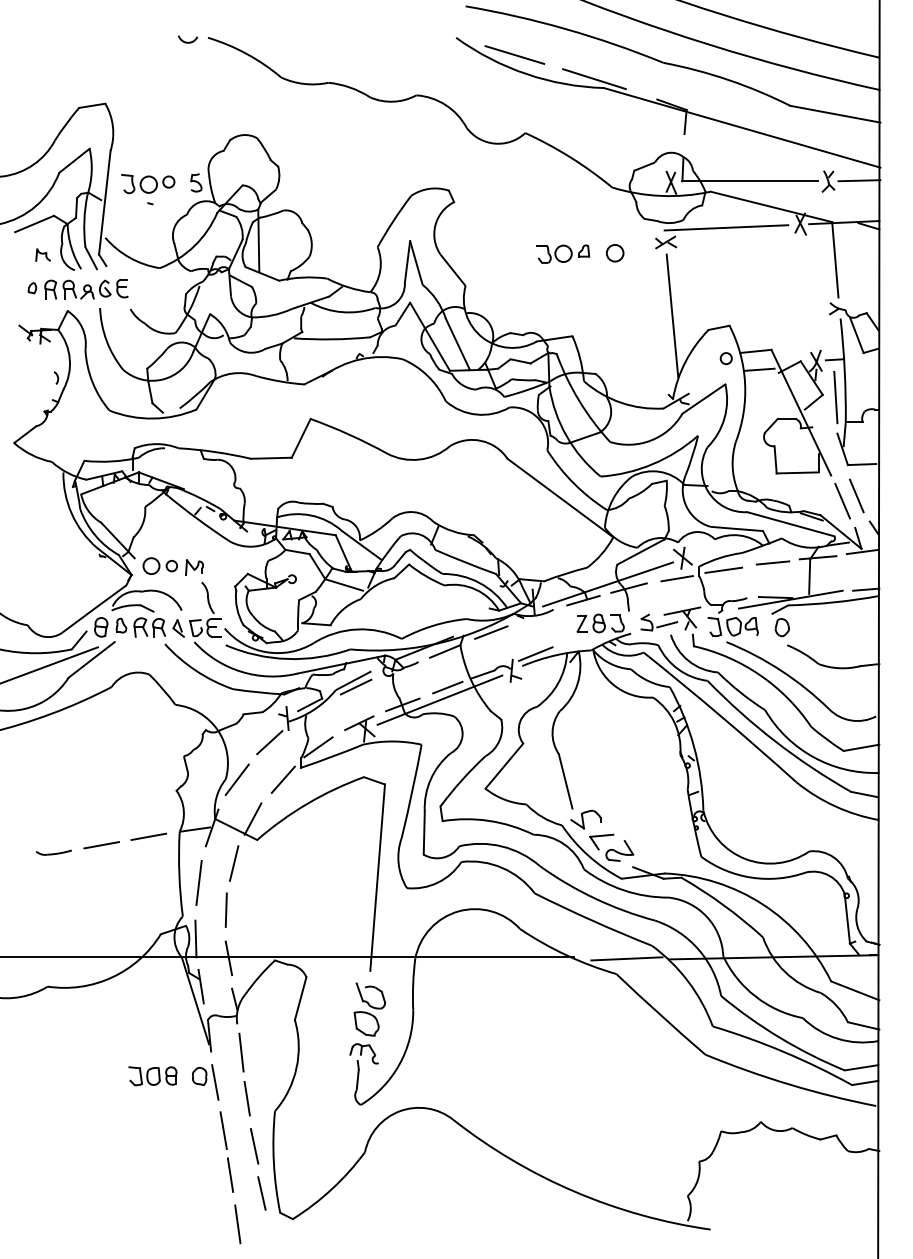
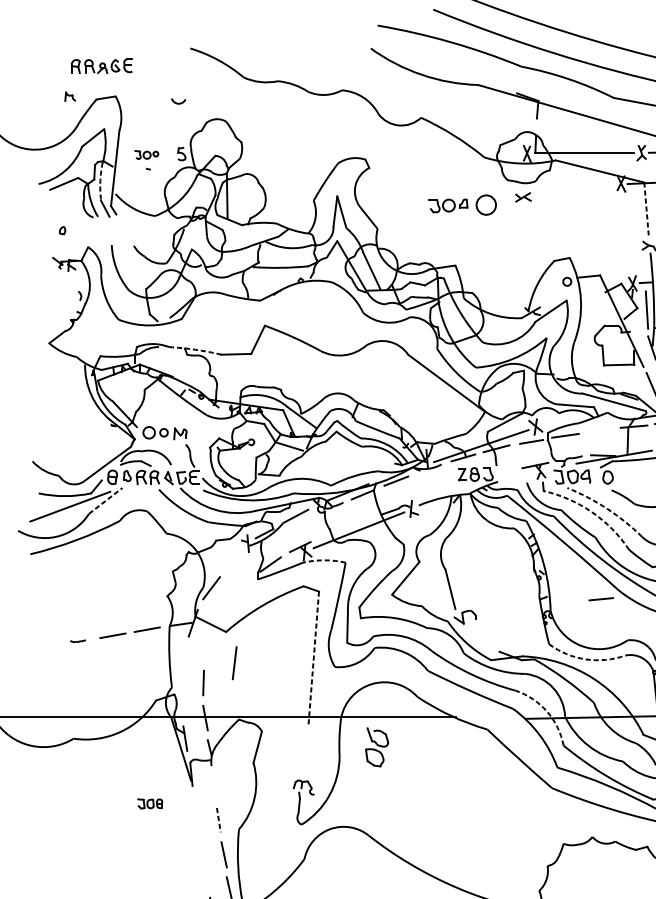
arc: (188, 41) -> (179, 102), moved
line: (514, 54) -> (413, 60), removed
line: (594, 79) -> (471, 78), removed
part: (148, 184) -> (147, 155), size x0.6
arc: (84, 220) -> (100, 181), solid -> dashed
line: (726, 227) -> (567, 186), removed
circle: (615, 253) -> (486, 205), size x1.6
part: (42, 254) -> (69, 96), moved
line: (835, 259) -> (646, 209), solid -> dashed
part: (86, 289) -> (101, 66), moved
line: (672, 315) -> (528, 250), removed
line: (759, 369) -> (591, 289), removed
arc: (215, 452) -> (195, 350), solid -> dashed
line: (772, 562) -> (600, 598), moved
part: (659, 622) -> (518, 473), removed
line: (535, 653) -> (428, 496), removed
line: (92, 659) -> (106, 500), solid -> dashed
arc: (781, 670) -> (607, 508), solid -> dashed
arc: (760, 675) -> (592, 512), solid -> dashed
line: (356, 686) -> (298, 520), removed
line: (447, 687) -> (364, 521), removed
line: (402, 704) -> (331, 533), removed
arc: (392, 741) -> (324, 560), solid -> dashed
line: (269, 742) -> (235, 561), removed
line: (282, 779) -> (244, 587), removed
line: (252, 818) -> (222, 616), removed
part: (611, 847) -> (483, 637), removed
part: (53, 852) -> (77, 641), size x0.6
line: (233, 863) -> (208, 649), removed
arc: (751, 877) -> (585, 659), solid -> dashed
line: (377, 878) -> (313, 660), solid -> dashed
line: (198, 882) -> (234, 662), moved
line: (195, 938) -> (181, 703), removed
arc: (698, 949) -> (547, 711), solid -> dashed
line: (626, 958) -> (494, 718), removed
part: (369, 1009) -> (376, 747), moved
line: (241, 1052) -> (214, 786), removed
part: (152, 1076) -> (149, 804), size x0.7
part: (205, 1082) -> (188, 808), removed
line: (247, 1098) -> (219, 820), solid -> dashed
line: (223, 1130) -> (201, 843), removed
line: (230, 1174) -> (206, 875), removed

